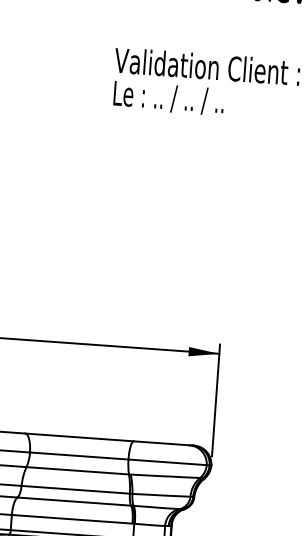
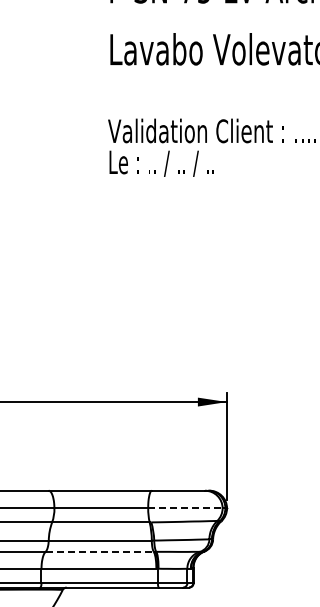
line: (167, 462) -> (185, 508), solid -> dashed
line: (75, 501) -> (100, 551), solid -> dashed

